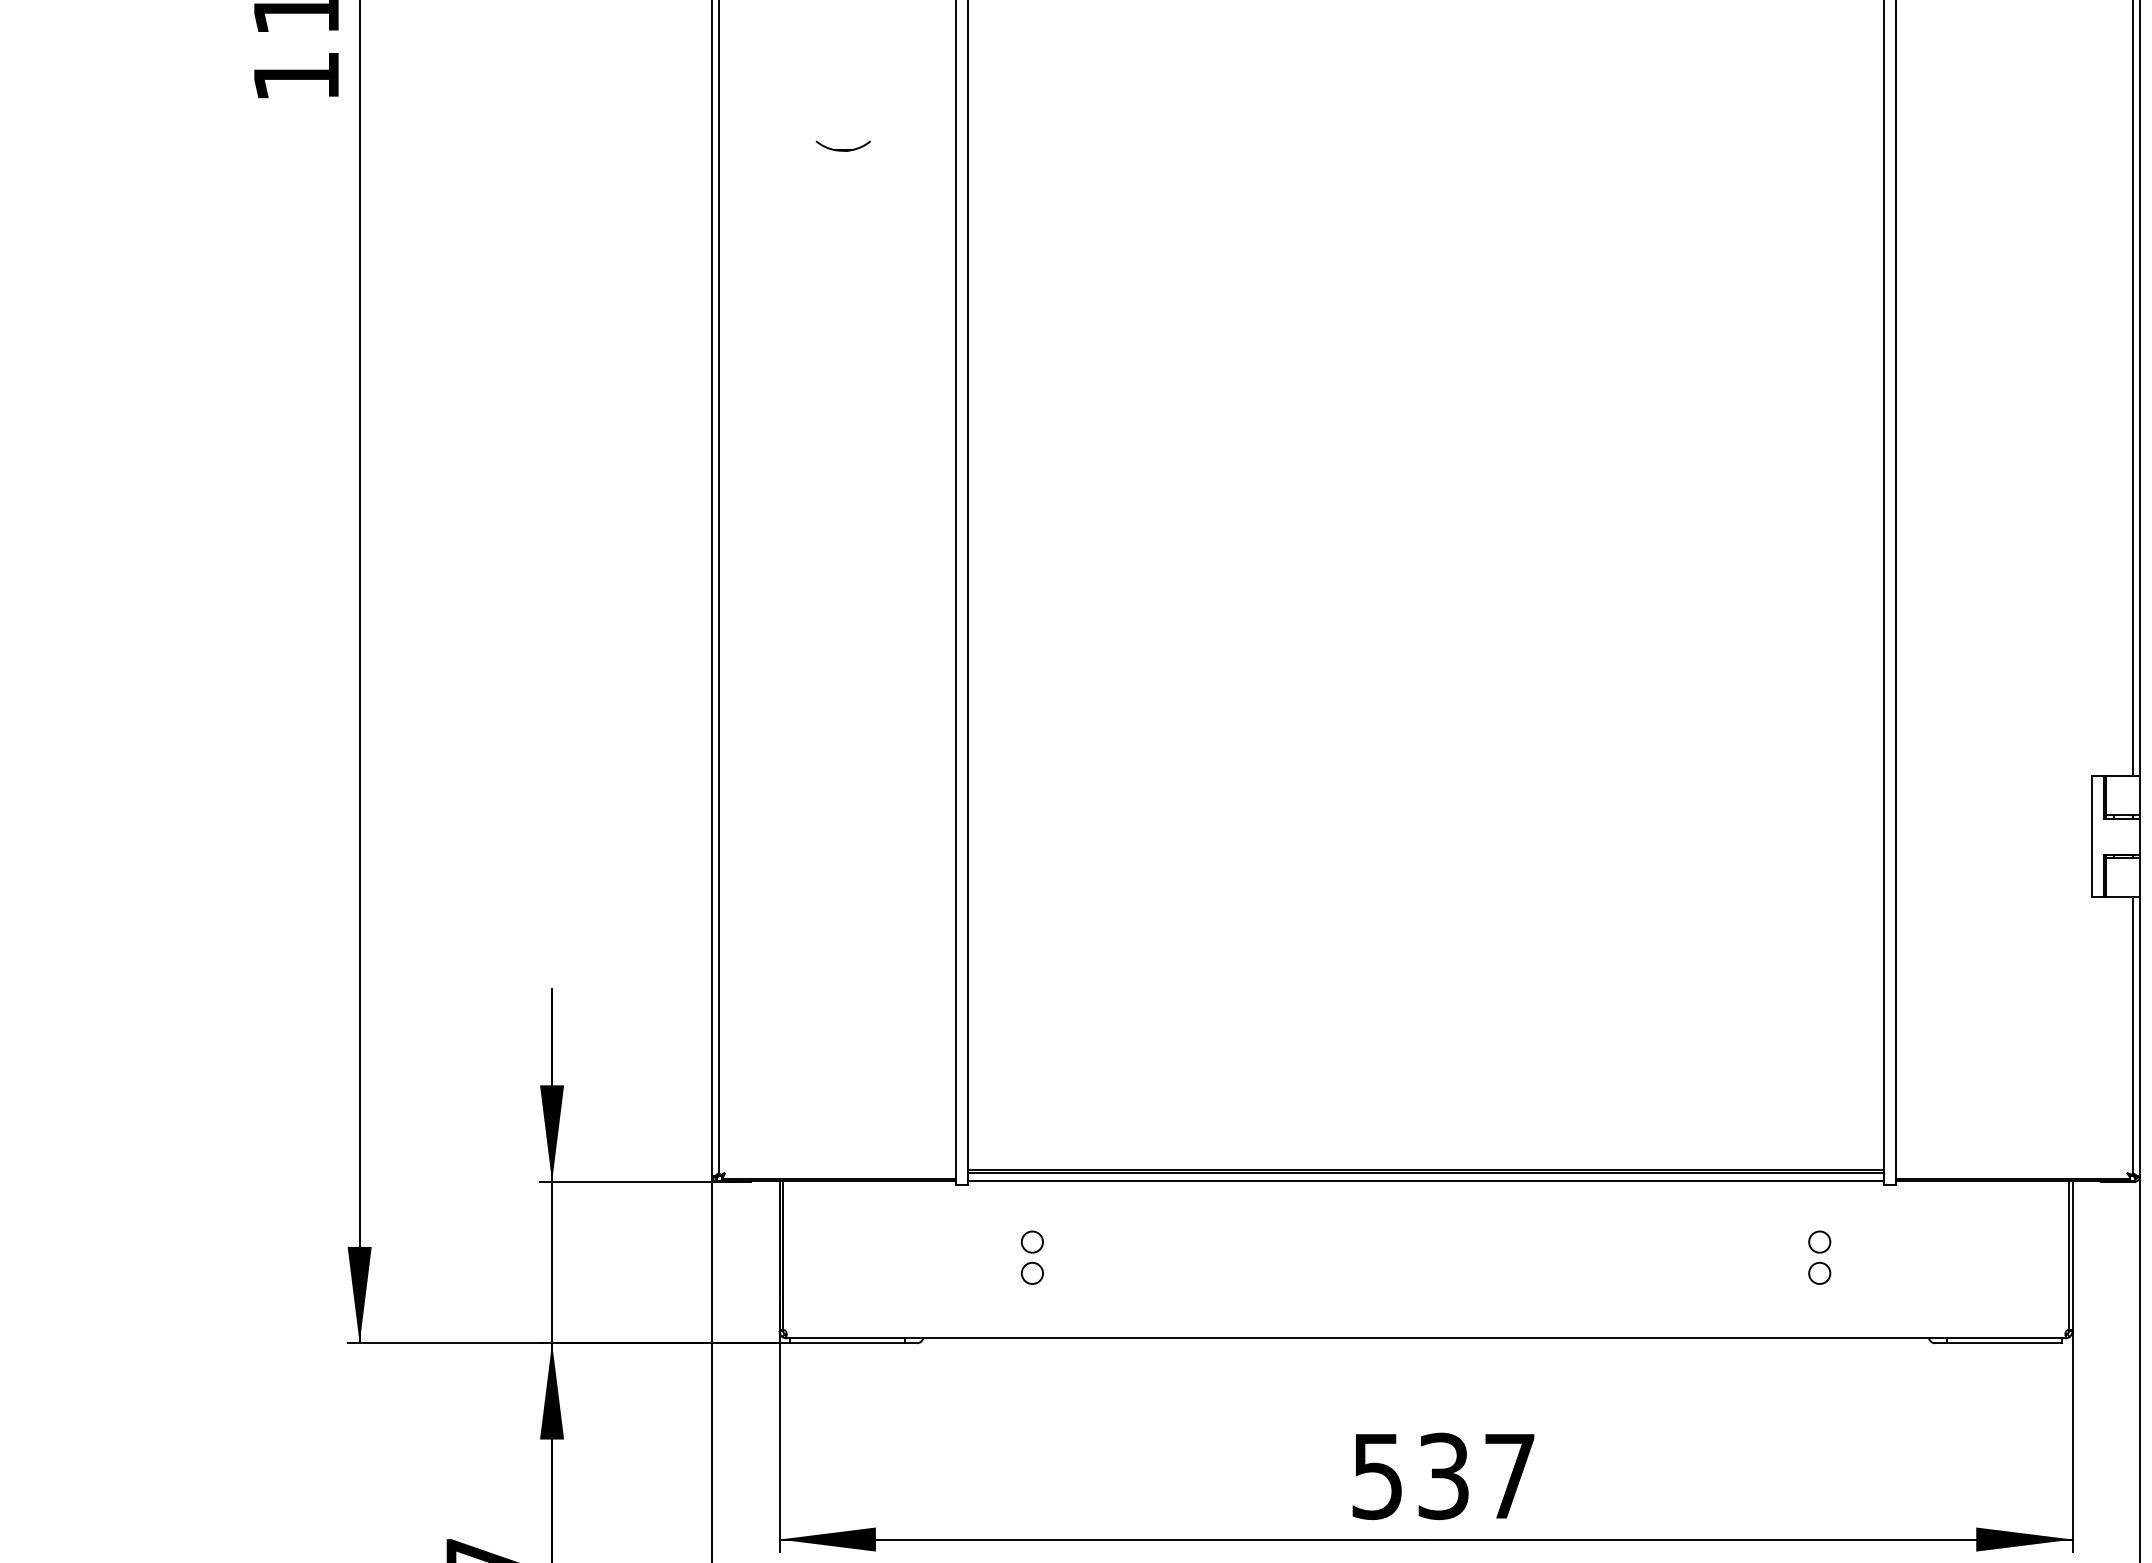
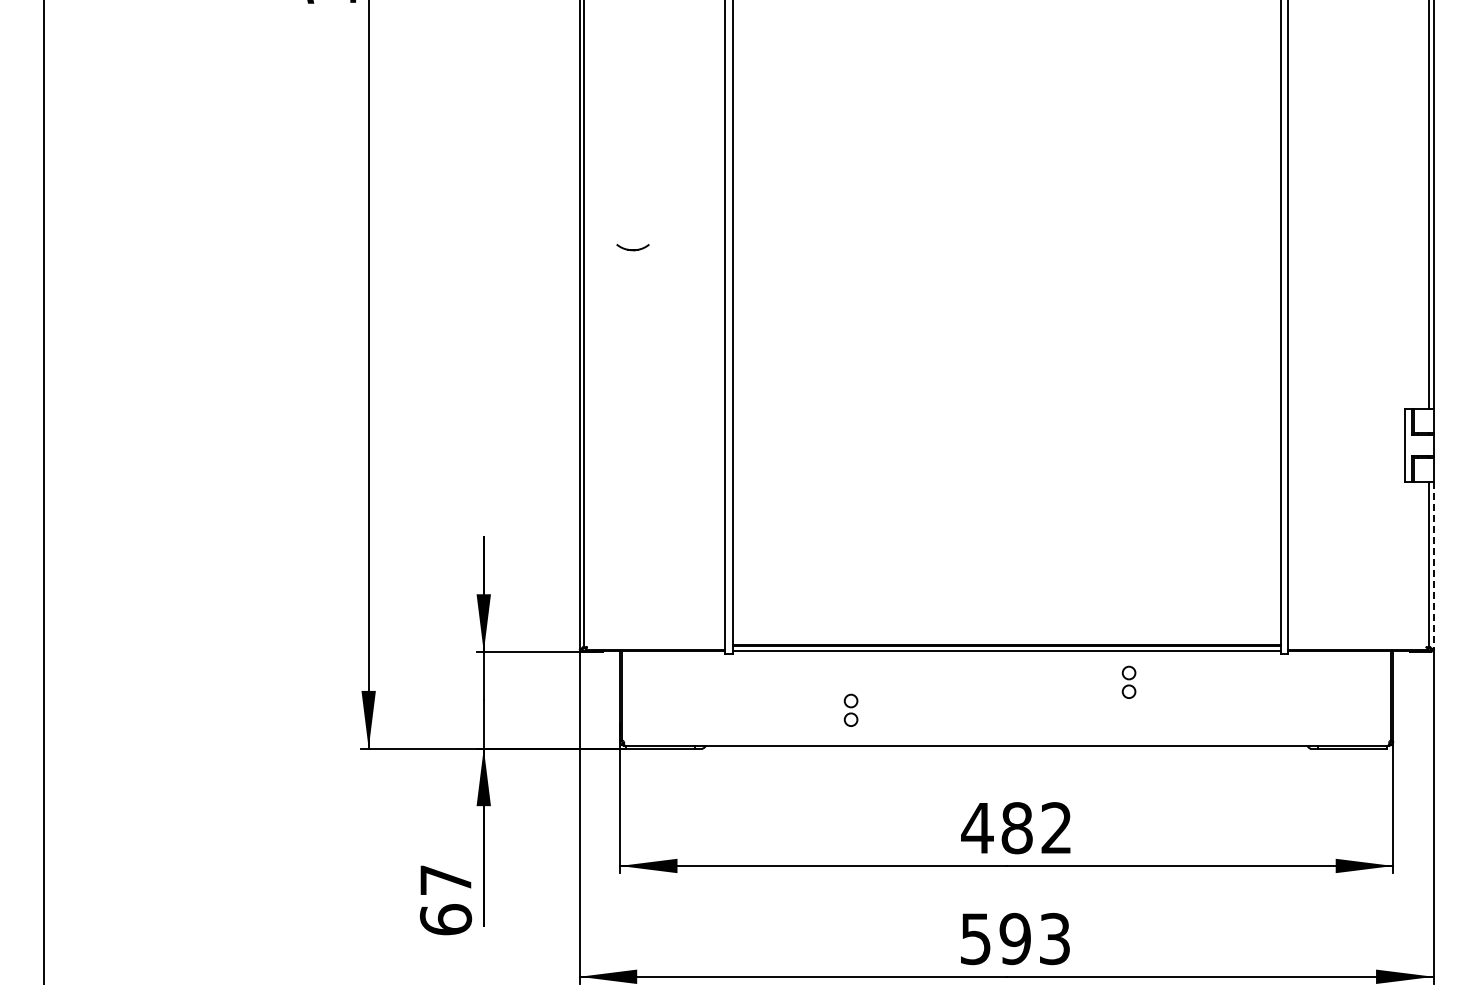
part: (842, 146) -> (632, 247), moved
line: (2139, 1037) -> (1433, 565), solid -> dashed
part: (1031, 1256) -> (850, 709), moved
part: (1818, 1256) -> (1128, 681), moved
text: (1442, 1476) -> (1016, 828), 537 -> 482

